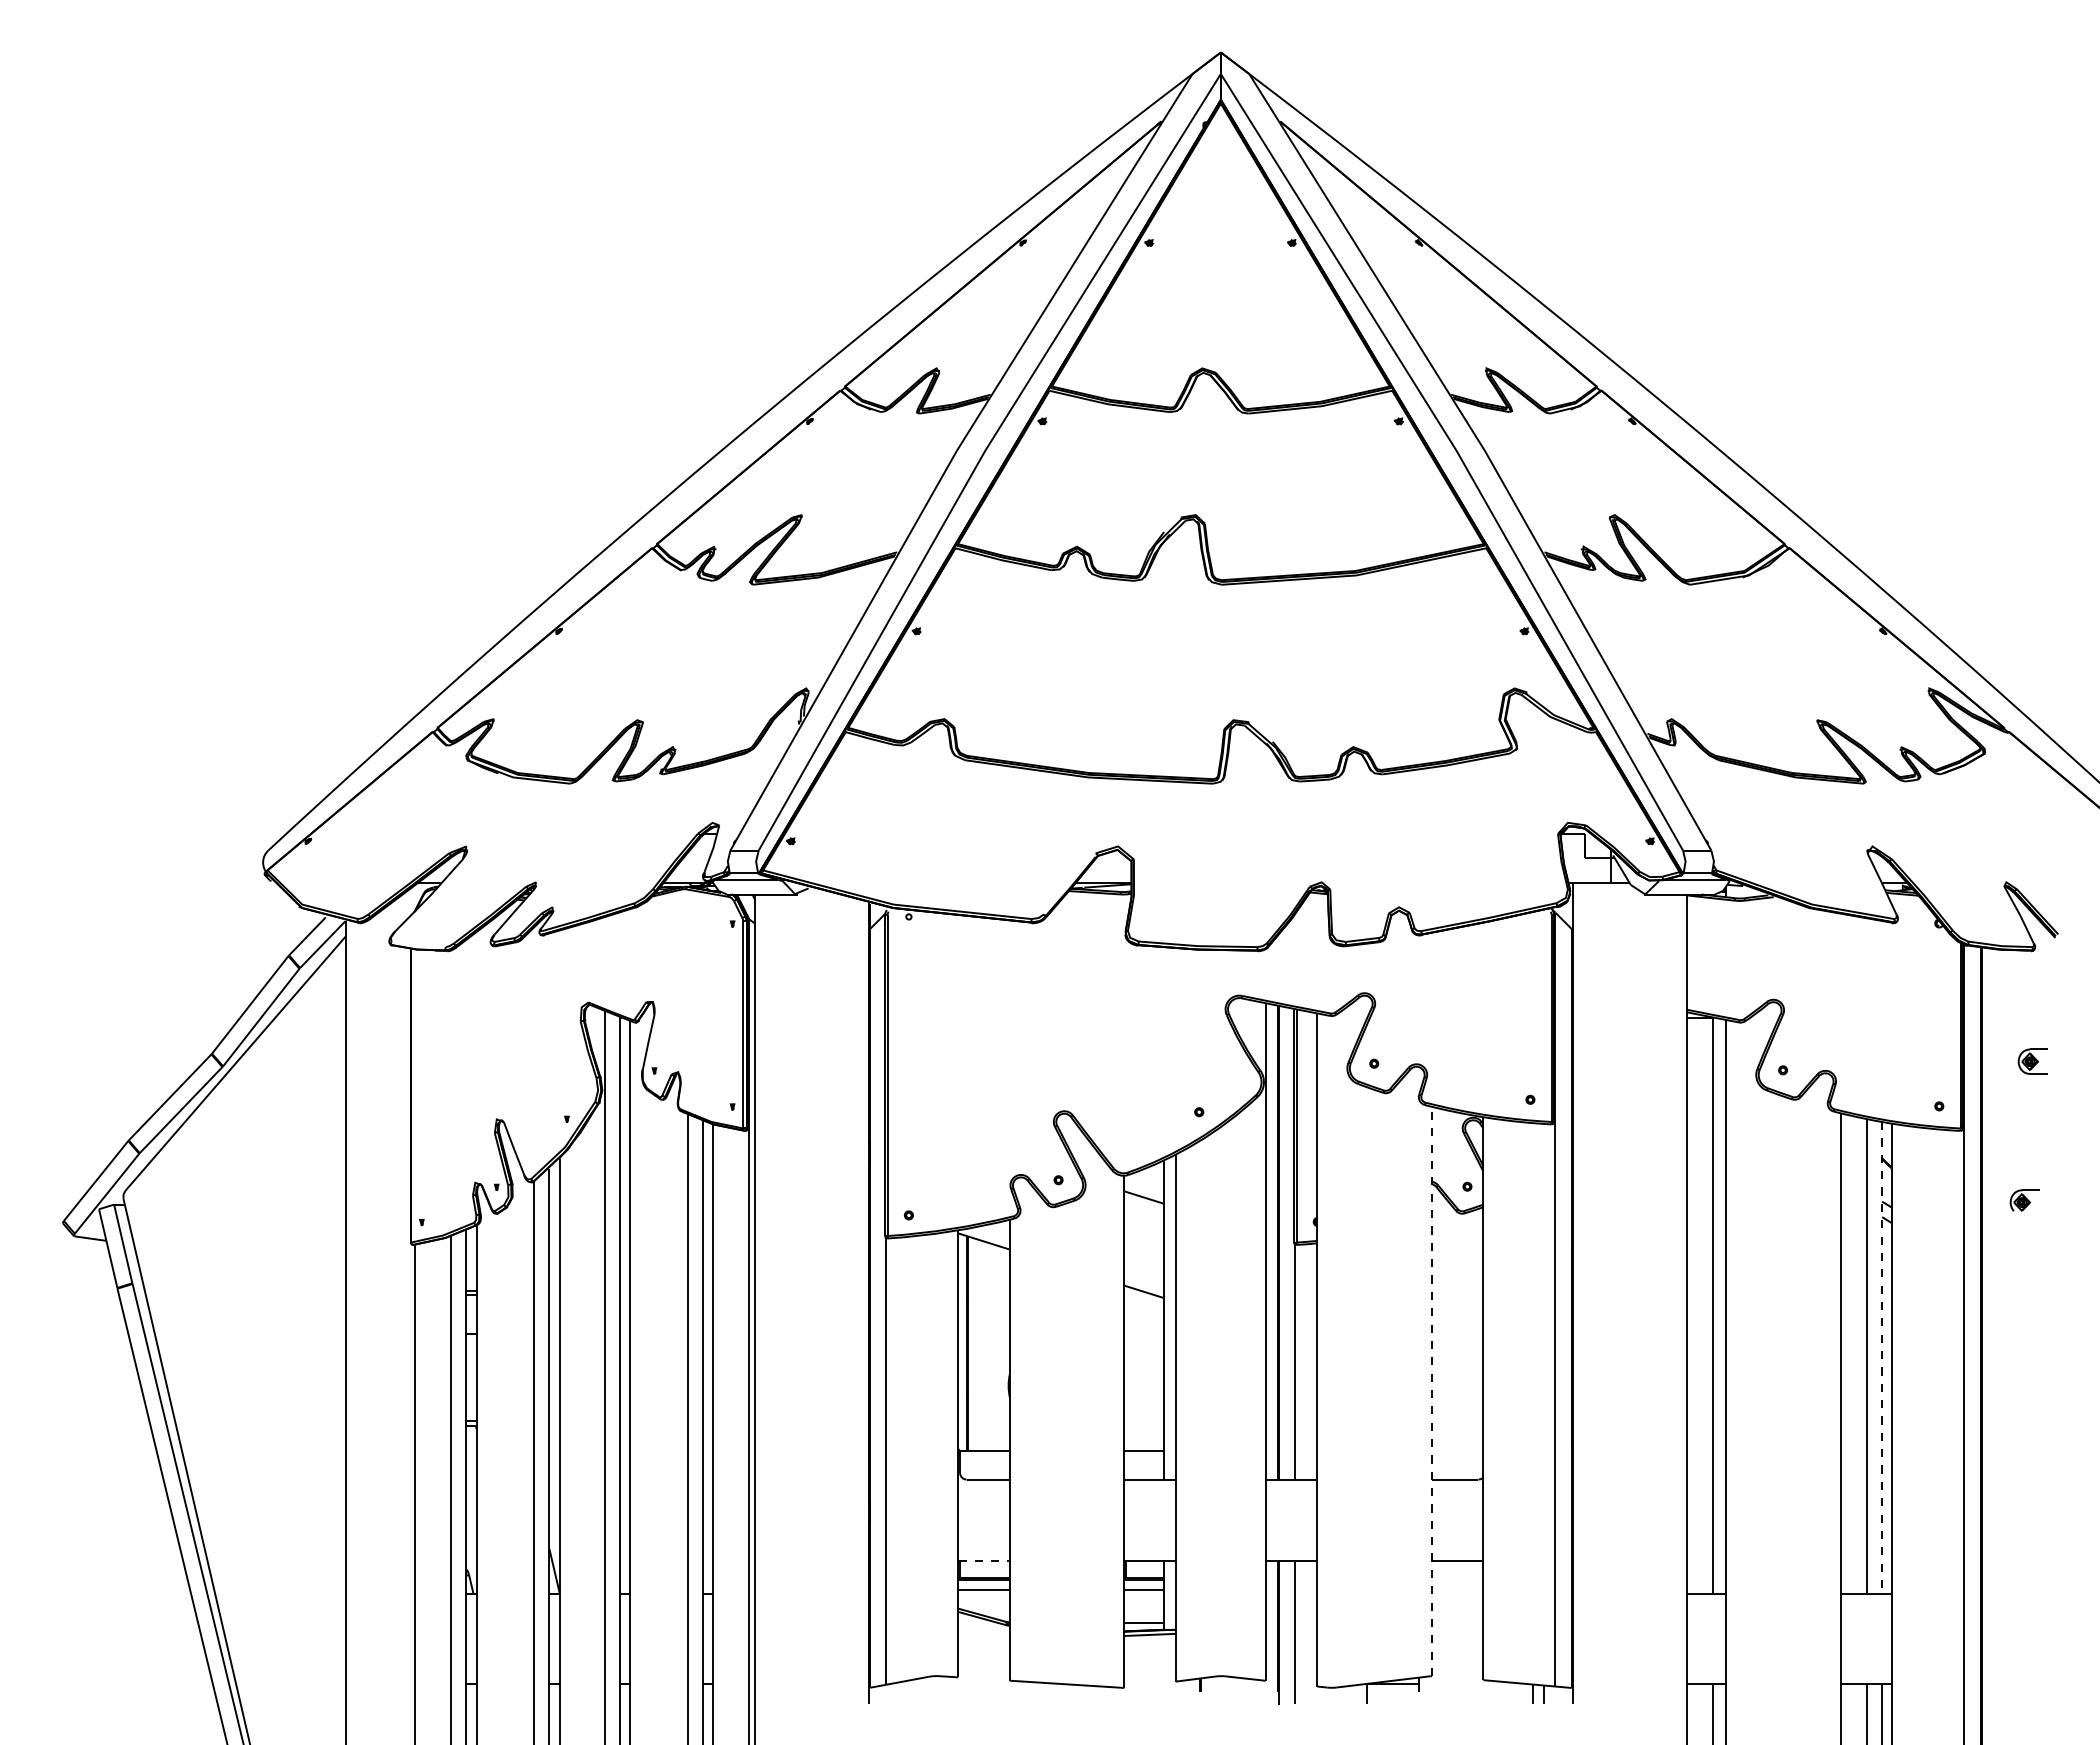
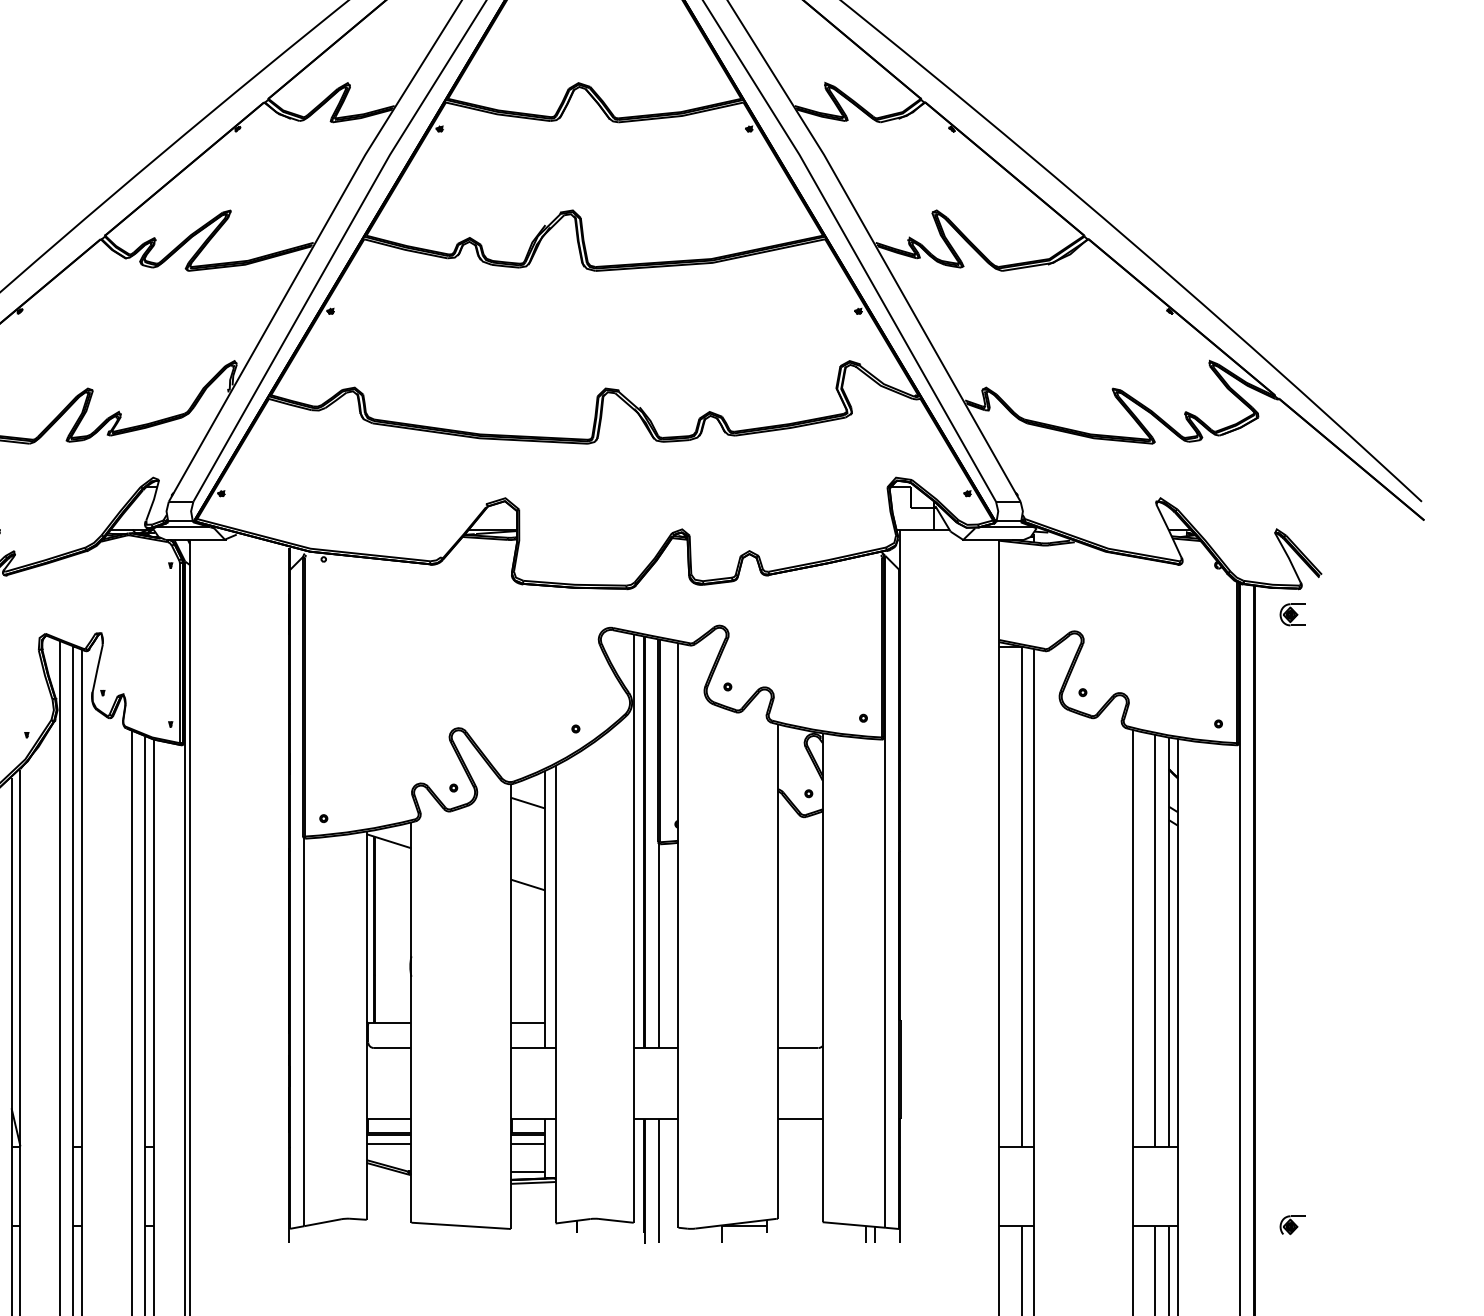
part: (2032, 1061) -> (1292, 614), moved
part: (2024, 1200) -> (1292, 1225), moved
line: (1882, 1358) -> (1169, 942), dashed -> solid
line: (1431, 1391) -> (777, 971), dashed -> solid
line: (984, 1561) -> (389, 1119), dashed -> solid

